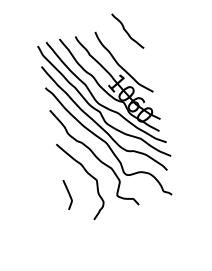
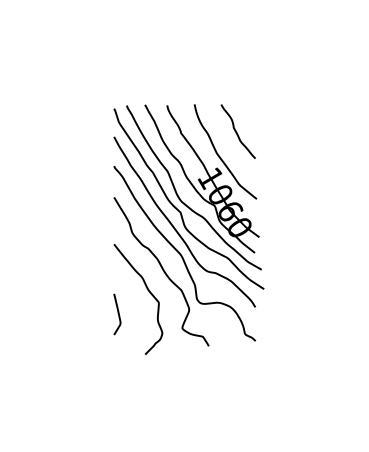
curve: (126, 31) -> (236, 131), moved

